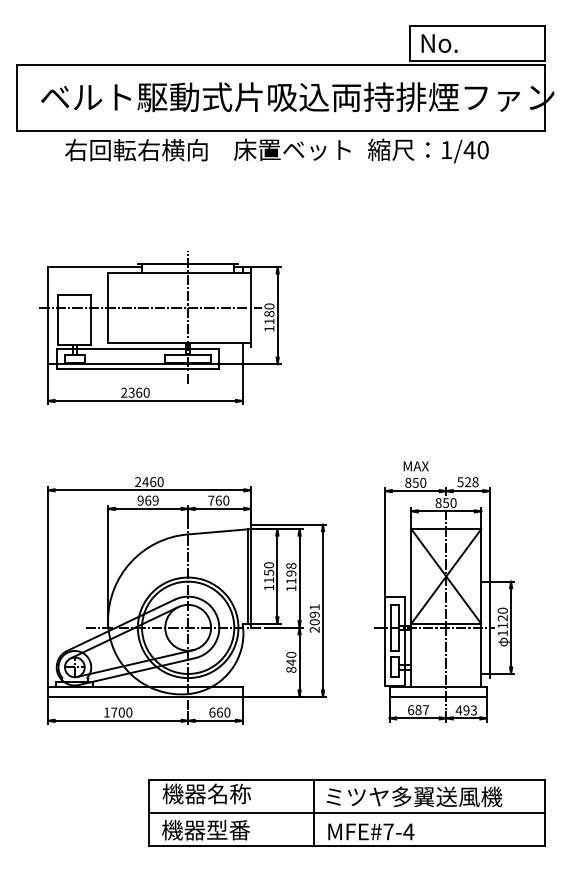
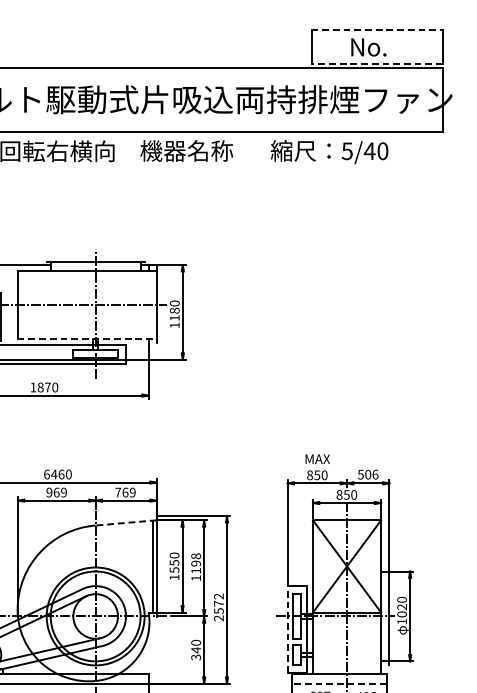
line: (477, 26) -> (377, 30), solid -> dashed
text: (439, 43) -> (368, 47), moved
line: (476, 60) -> (376, 63), solid -> dashed
text: (292, 149) -> (197, 150), 床置ベット -> 機器名称
text: (446, 150) -> (347, 151), 1/40 -> 5/40
line: (179, 342) -> (87, 338), solid -> dashed
text: (131, 392) -> (40, 387), 2360 -> 1870
text: (138, 482) -> (47, 474), 2460 -> 6460
text: (471, 482) -> (371, 474), 528 -> 506
text: (226, 500) -> (132, 492), 760 -> 769
line: (218, 531) -> (125, 522), solid -> dashed
text: (269, 580) -> (174, 570), 1150 -> 1550
text: (314, 614) -> (218, 603), 2091 -> 2572
text: (502, 625) -> (401, 614), 1120 -> 1020
line: (385, 640) -> (287, 628), solid -> dashed
text: (291, 669) -> (196, 657), 840 -> 340
line: (438, 697) -> (339, 684), solid -> dashed

